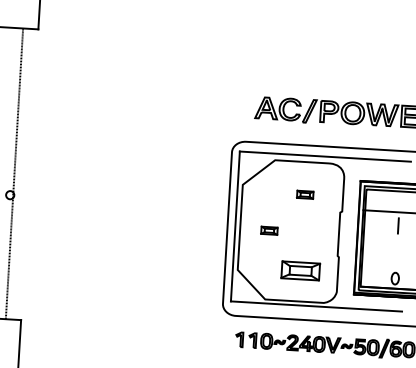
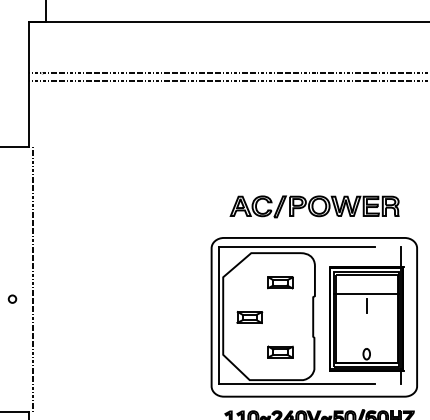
line: (14, 173) -> (33, 279), moved
part: (305, 194) -> (280, 282), size x1.67
part: (269, 230) -> (249, 317), size x1.67
part: (300, 270) -> (280, 351), size x0.71

